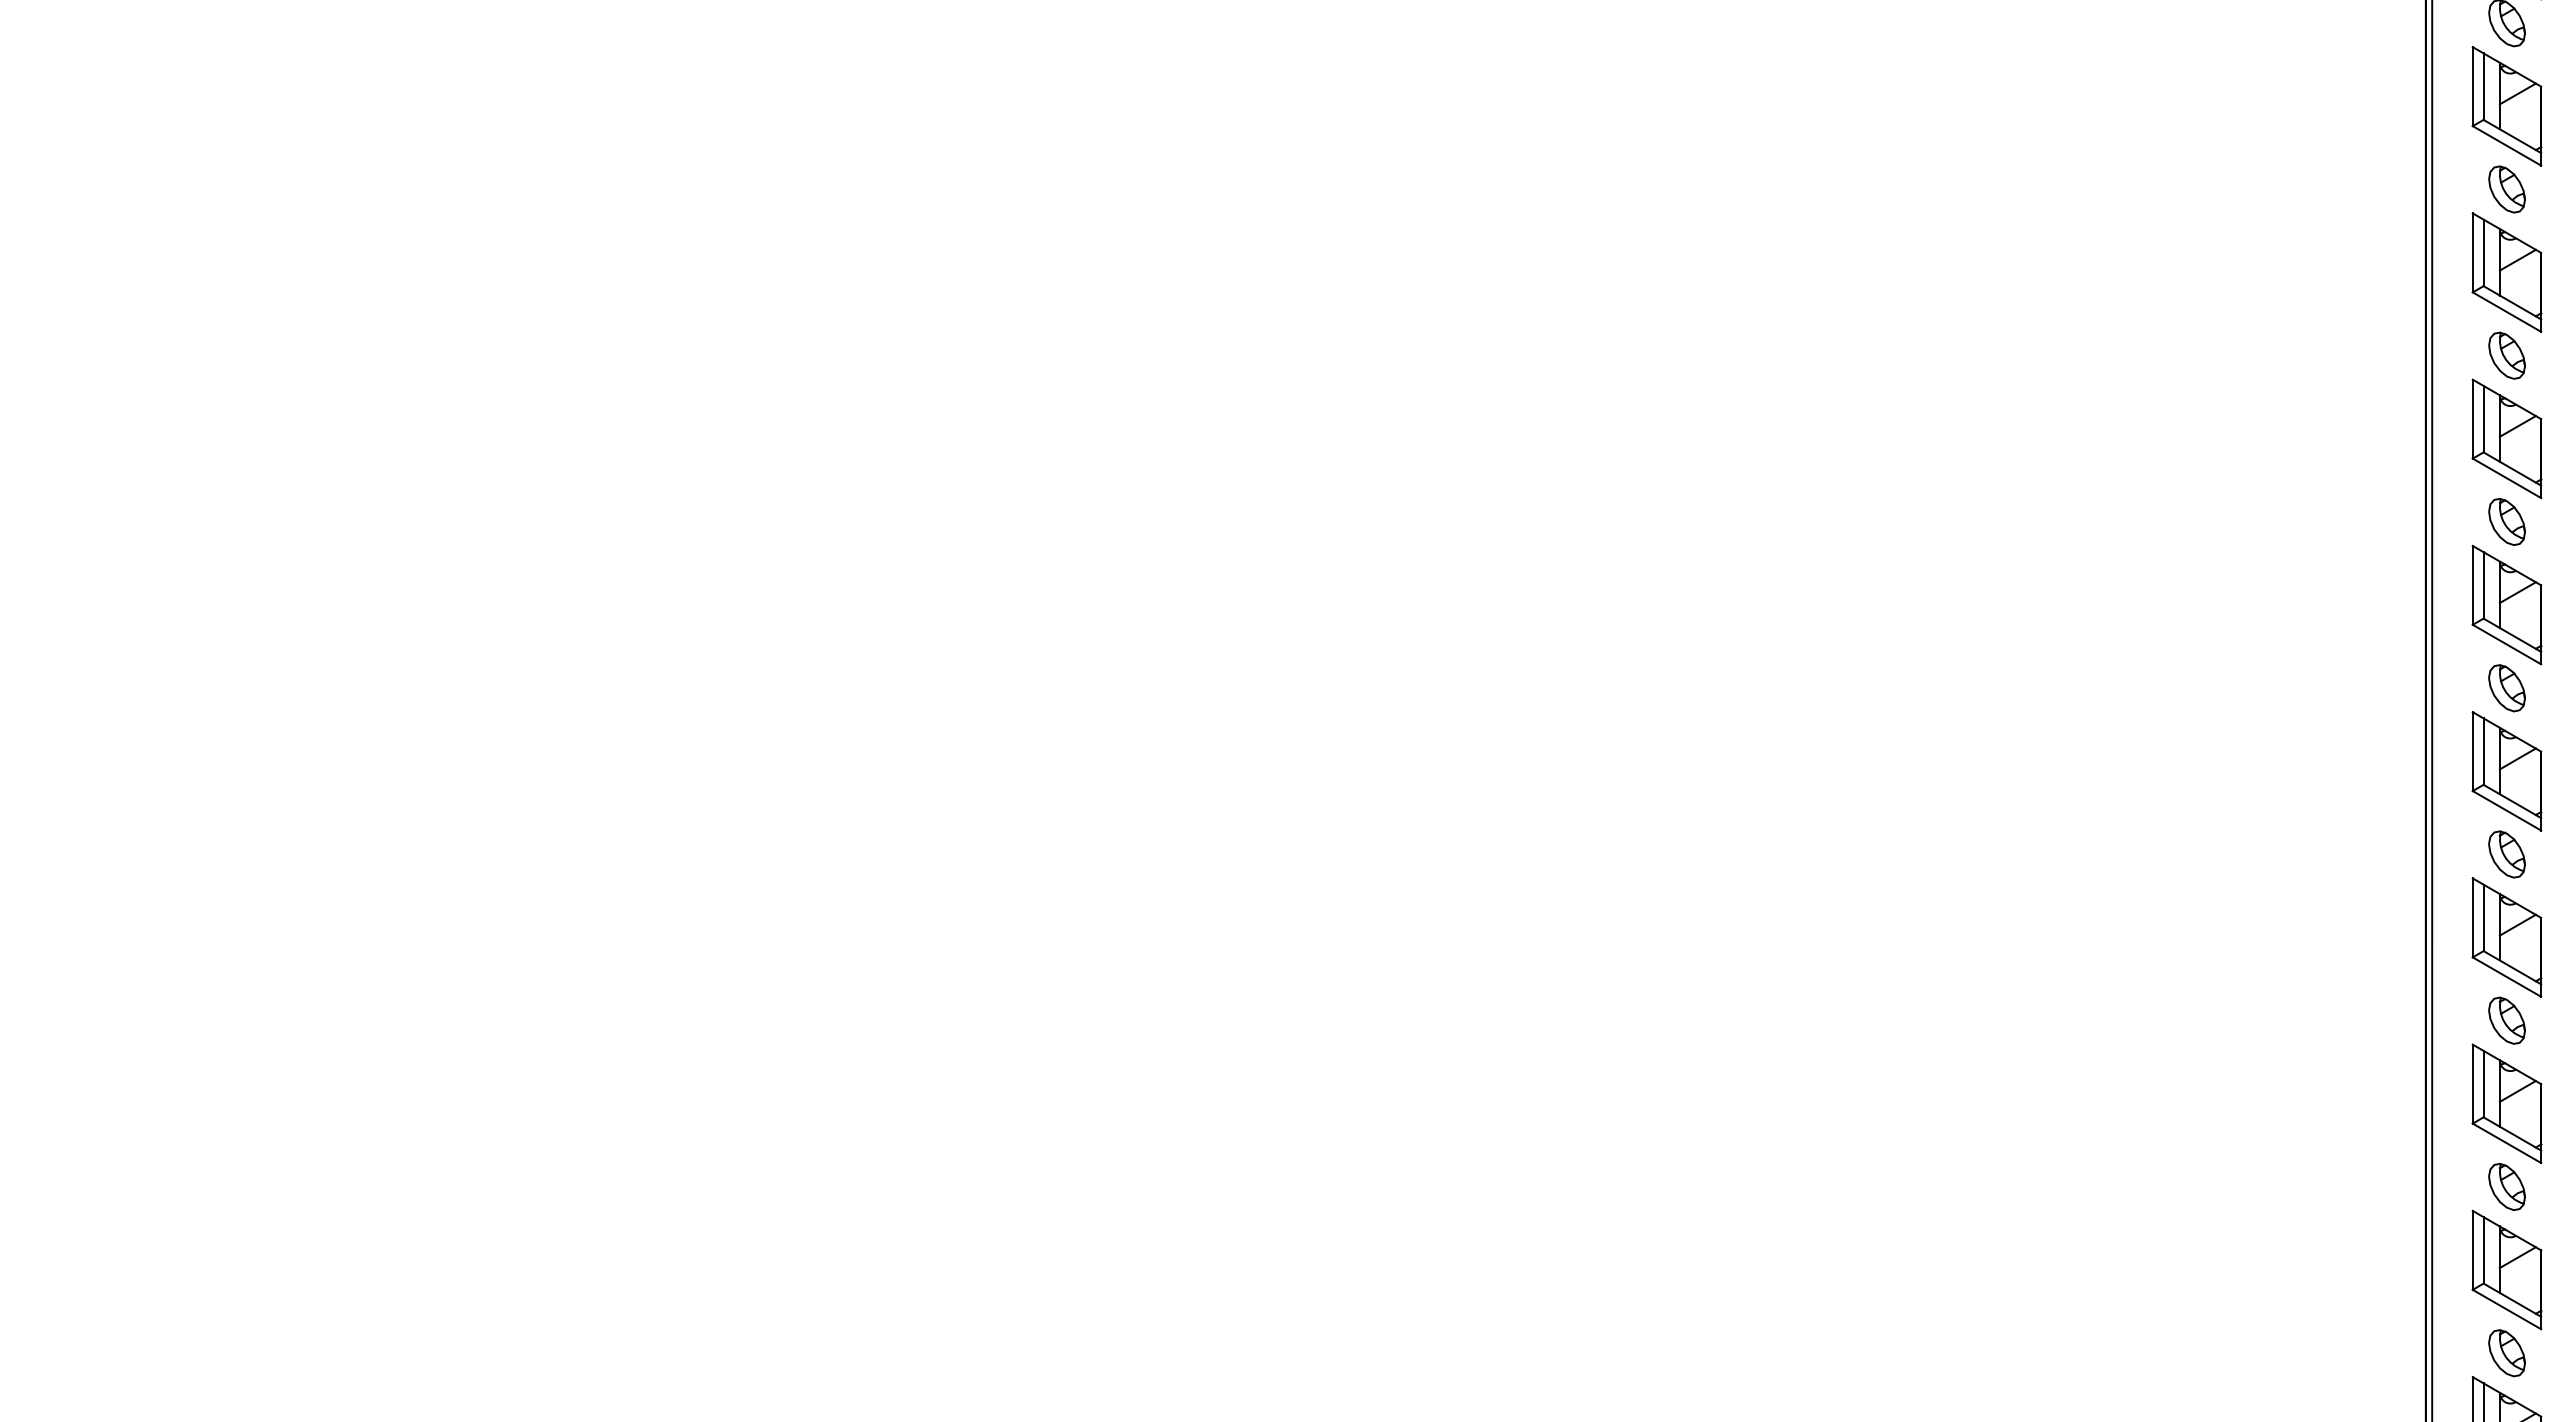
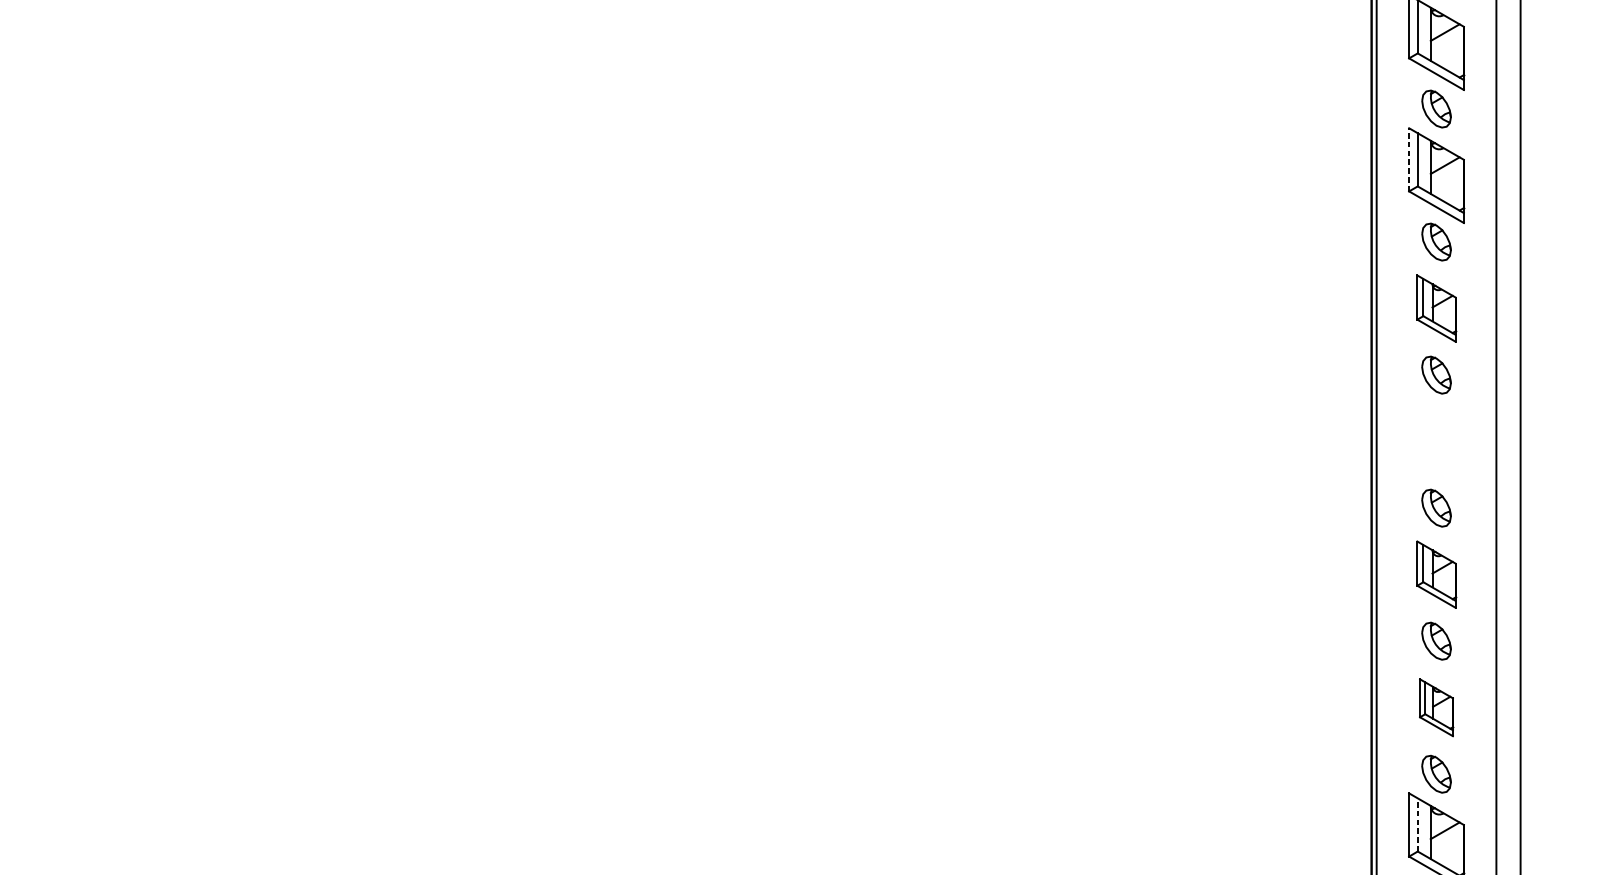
line: (2472, 418) -> (1408, 159), solid -> dashed
part: (2506, 604) -> (1436, 308), size x0.7
part: (2506, 771) -> (1436, 441), removed
part: (2506, 937) -> (1436, 574), size x0.7
part: (2506, 1103) -> (1436, 707), size x0.6
line: (2483, 1249) -> (1417, 824), solid -> dashed

